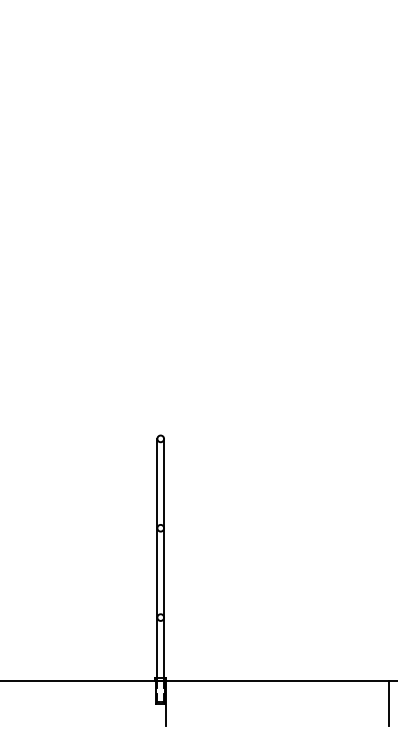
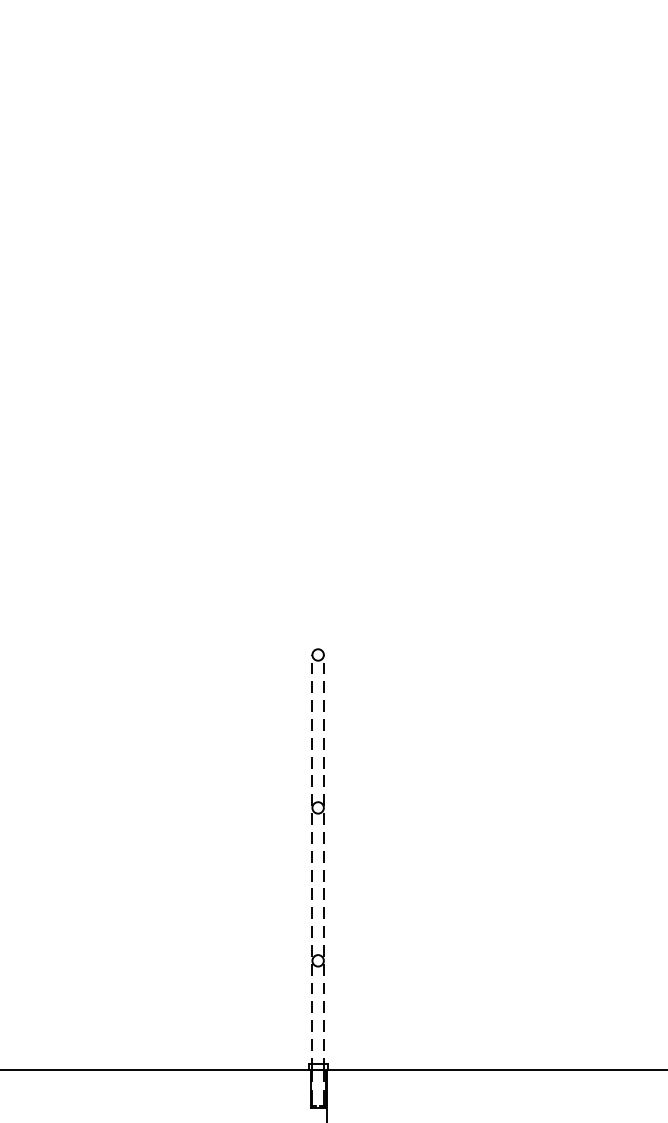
line: (157, 559) -> (312, 861), solid -> dashed
line: (164, 559) -> (324, 861), solid -> dashed

